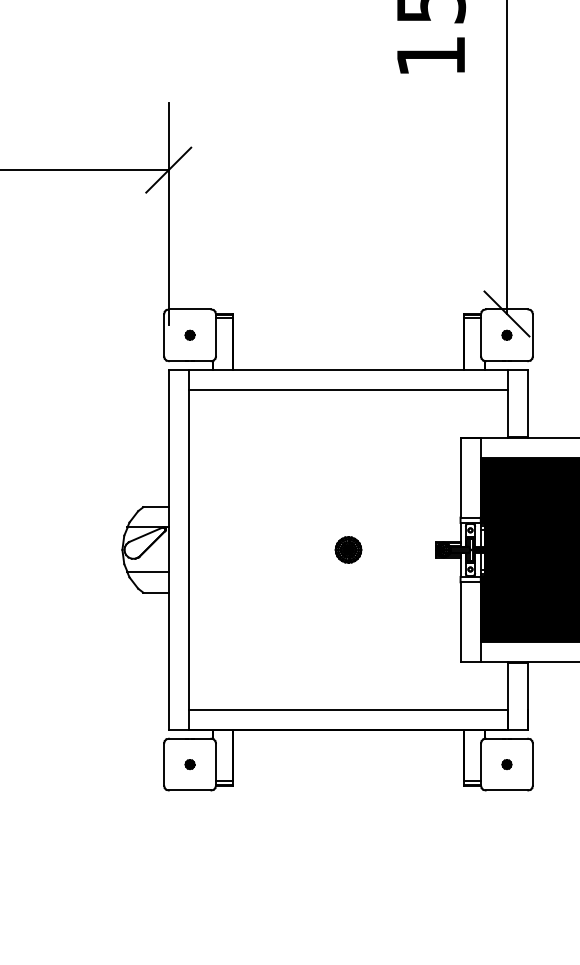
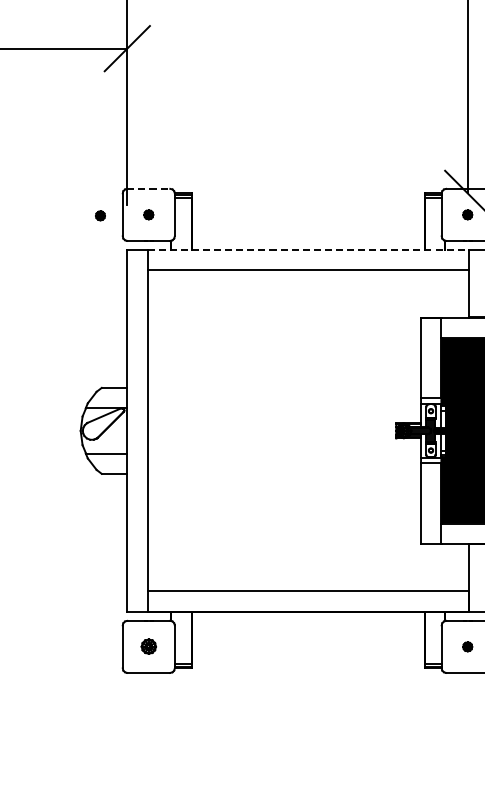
line: (190, 309) -> (149, 188), solid -> dashed
part: (141, 335) -> (99, 215), added
line: (348, 370) -> (308, 250), solid -> dashed
part: (348, 549) -> (308, 430), removed
part: (189, 764) -> (148, 646), size x1.6

